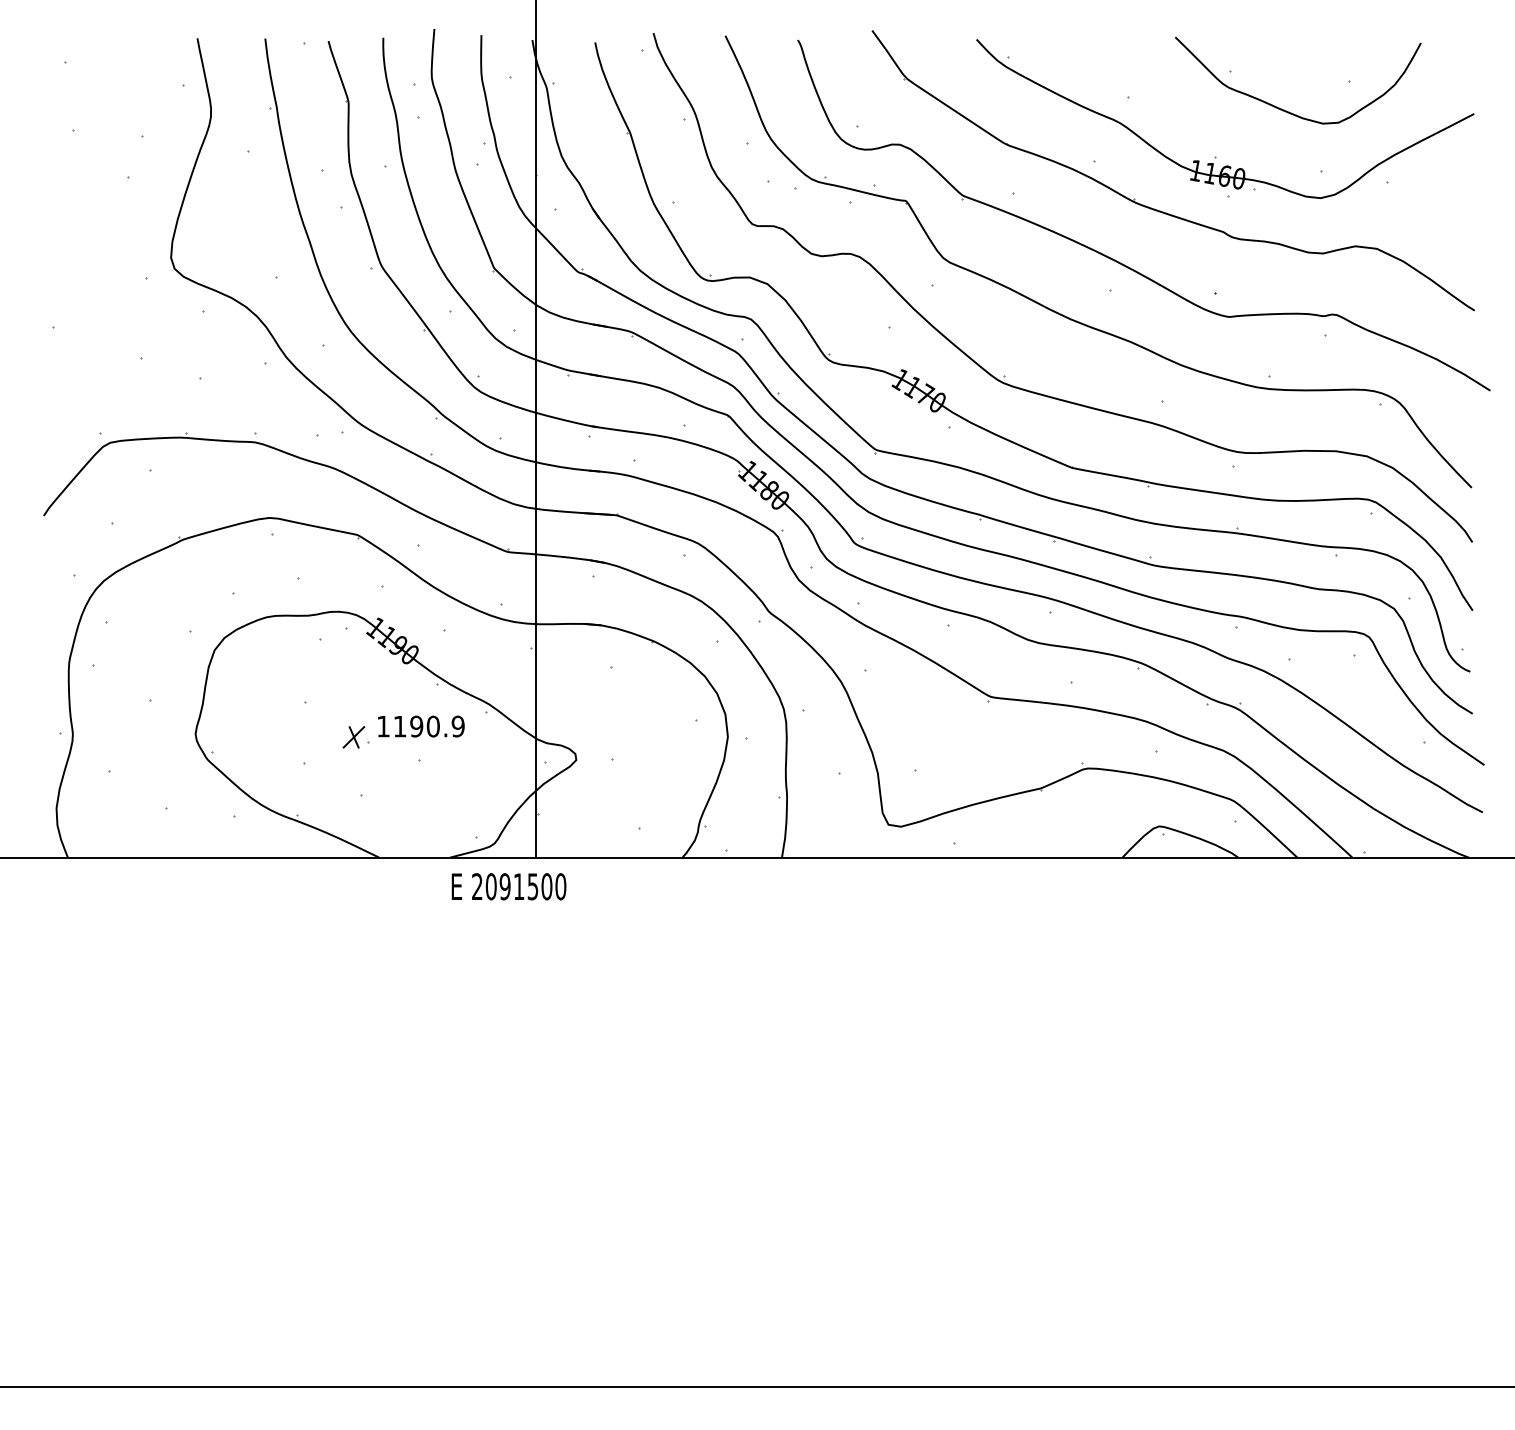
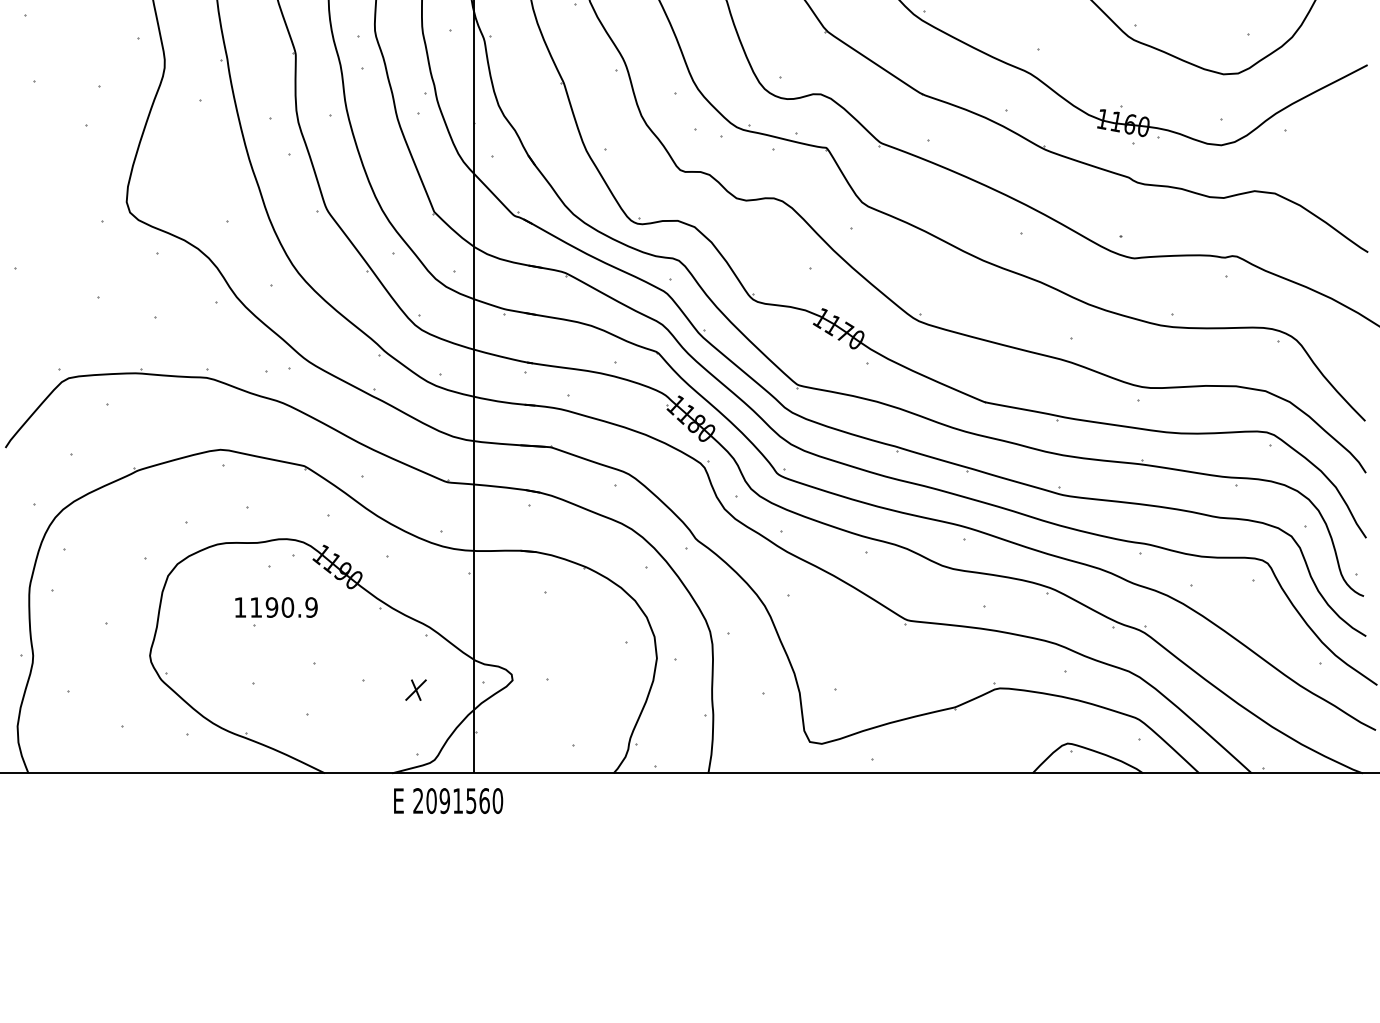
text: (421, 726) -> (276, 607), moved
part: (353, 737) -> (415, 690), moved
text: (546, 886) -> (484, 800), 2091500 -> 2091560

